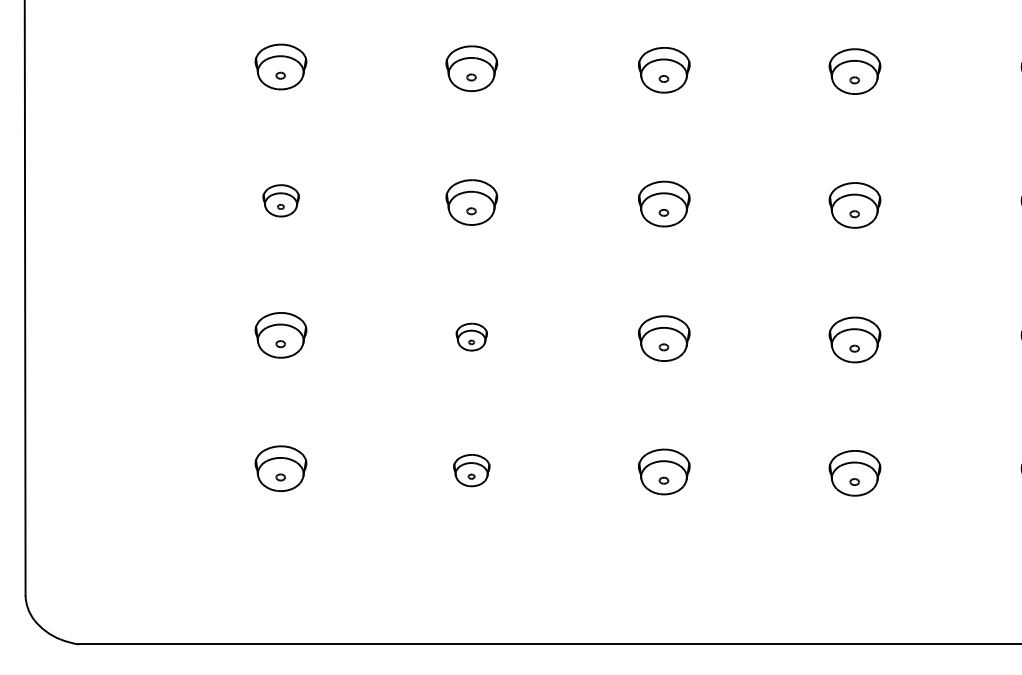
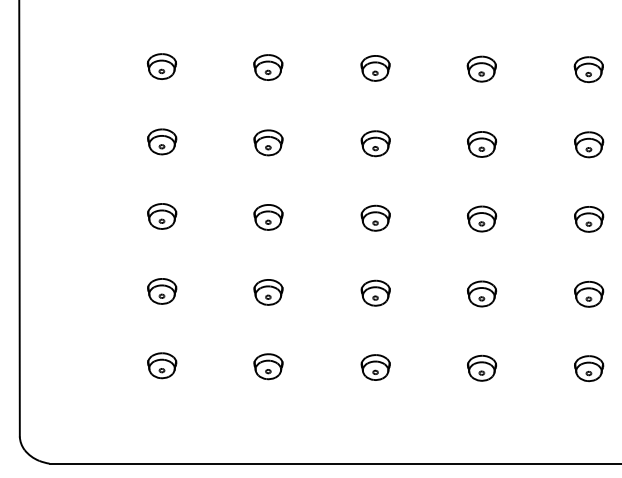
part: (281, 200) -> (162, 216), size x1.43
part: (471, 337) -> (268, 292), size x1.67
part: (471, 470) -> (268, 366), size x1.43

